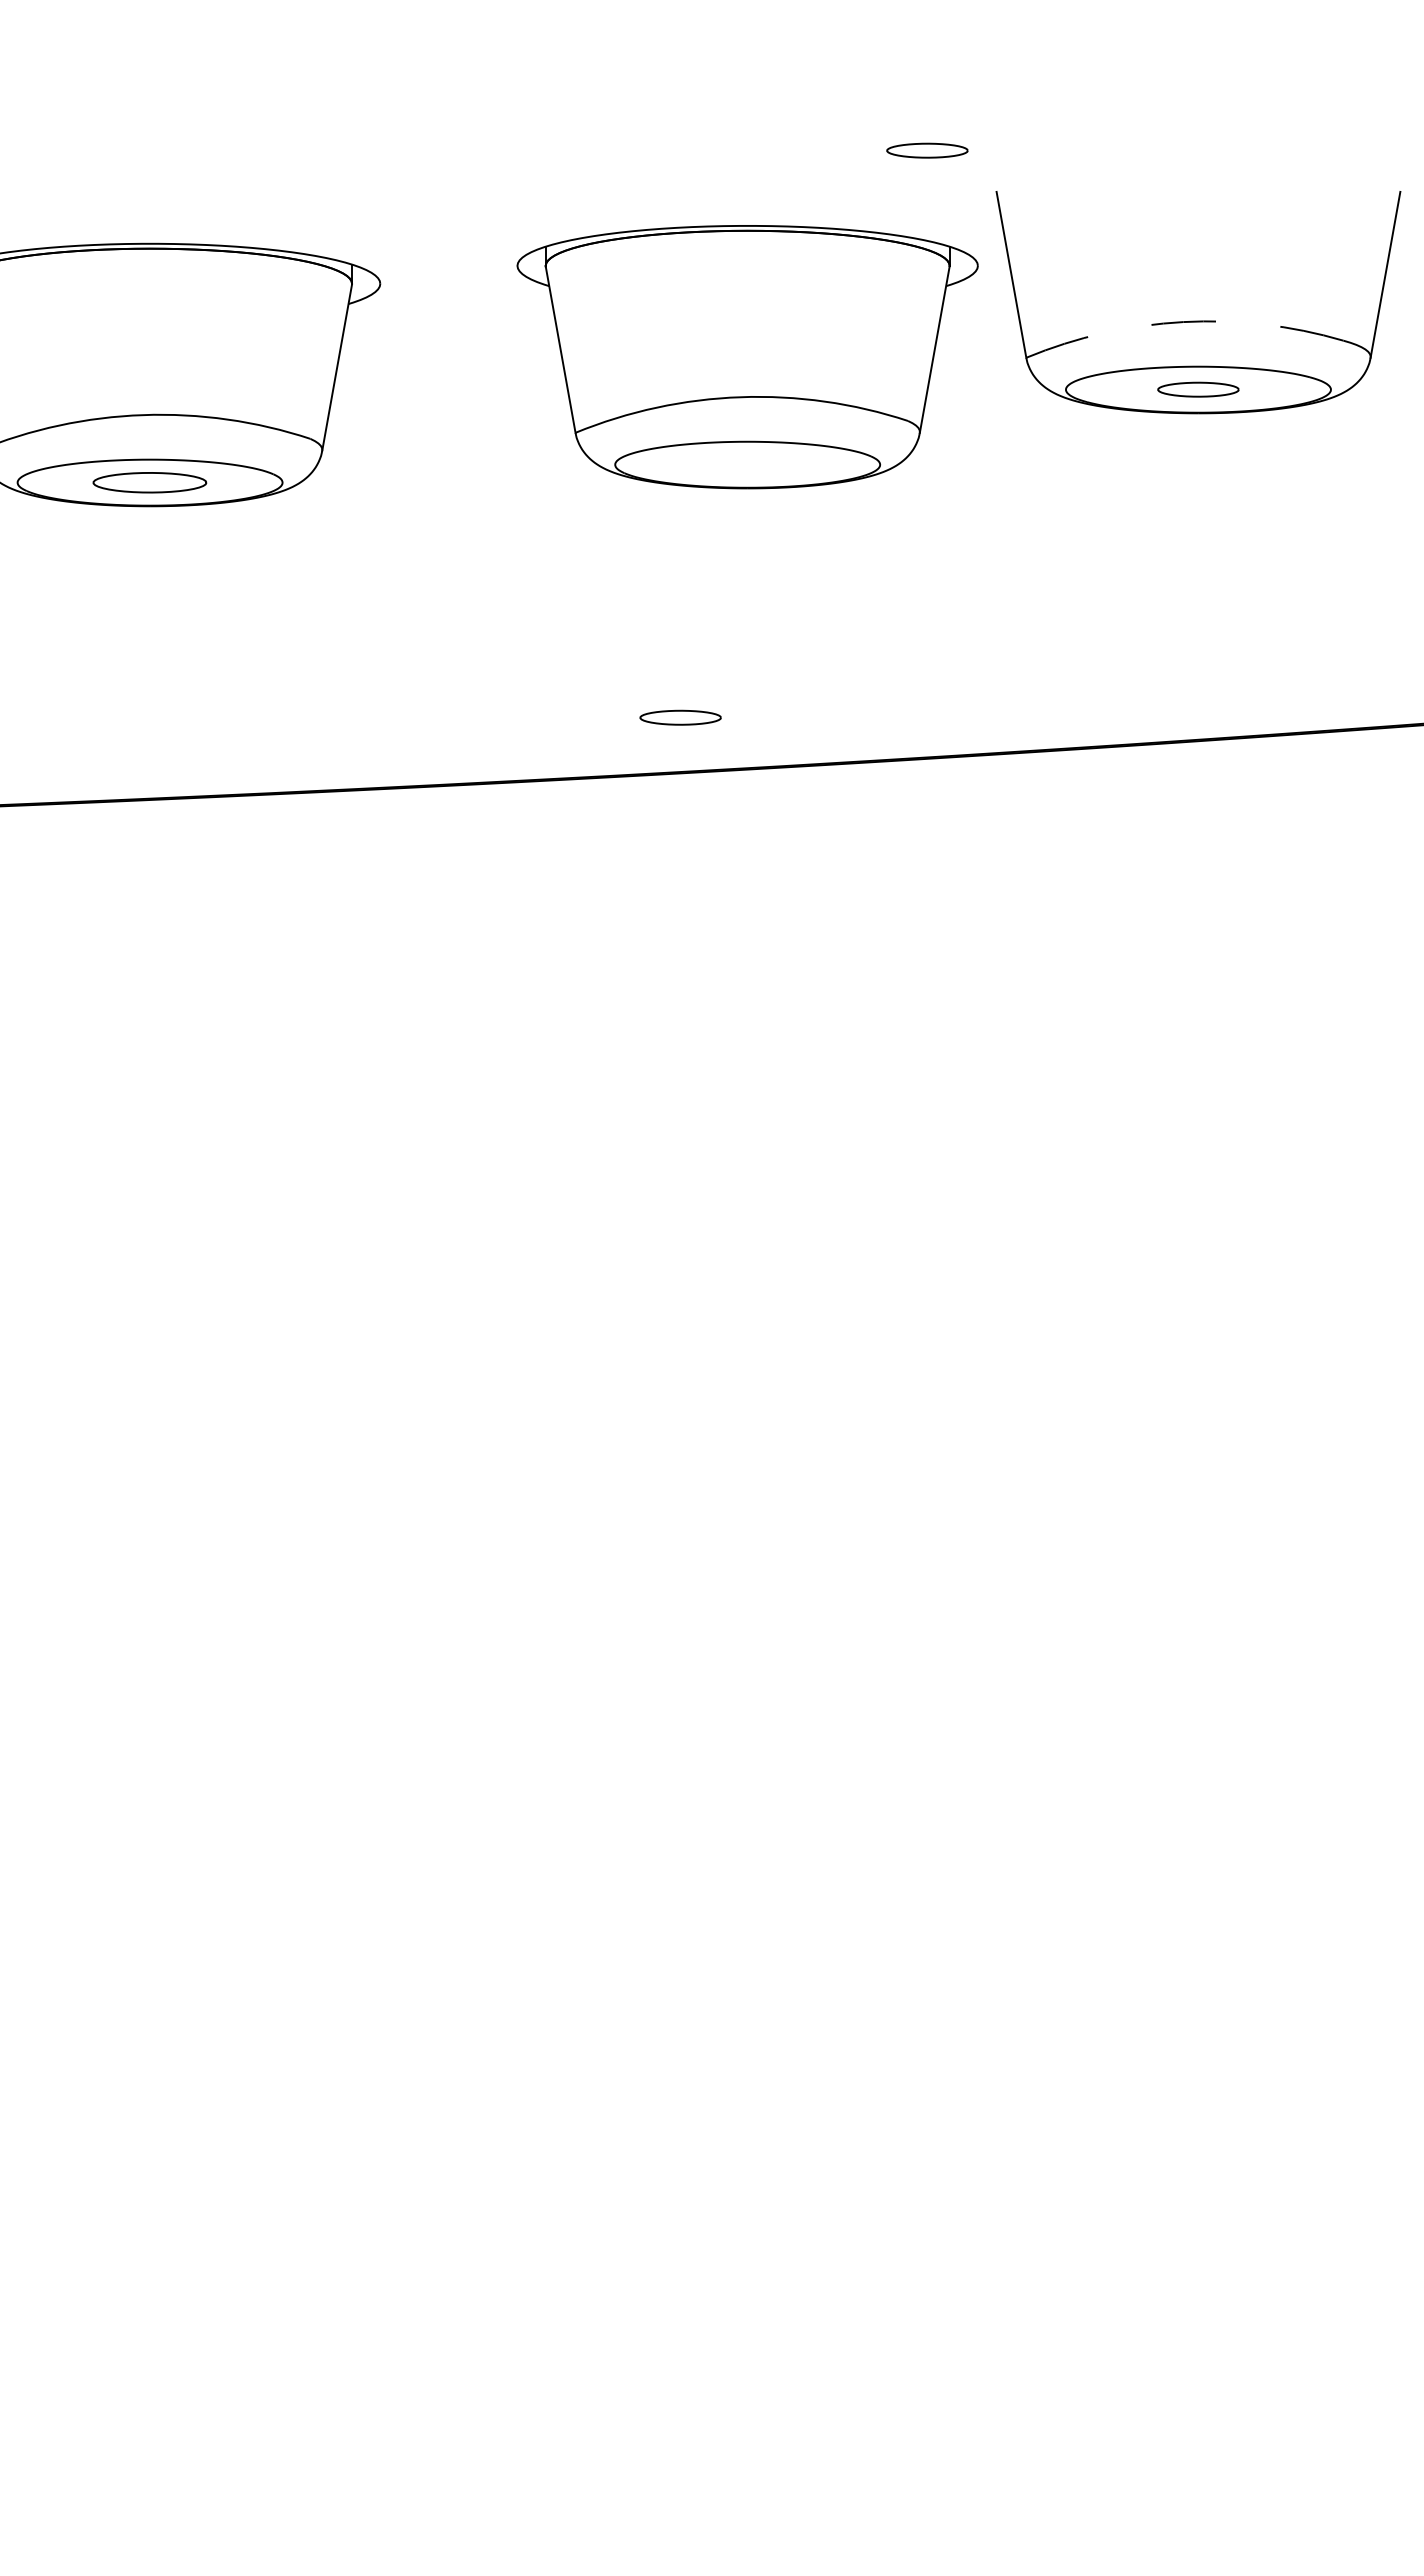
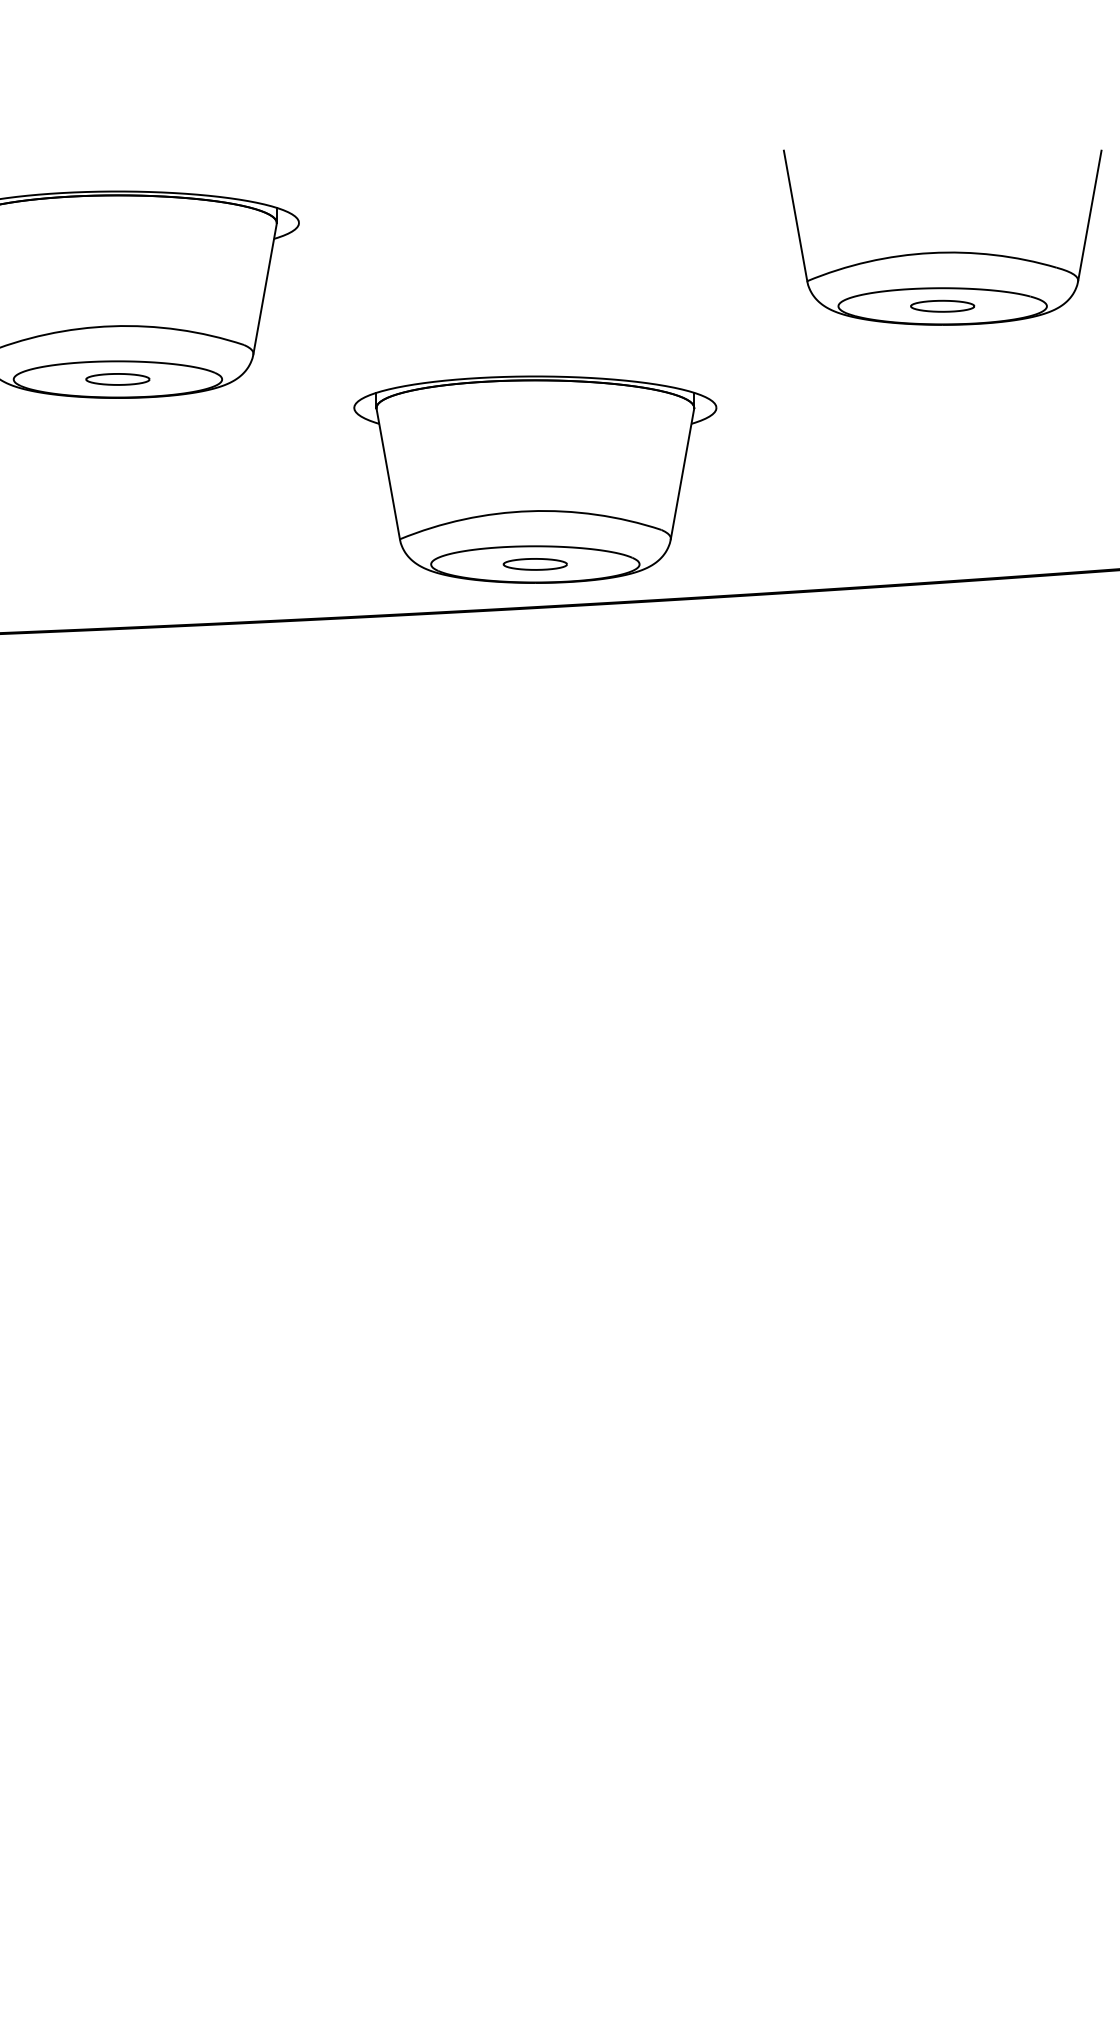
part: (927, 150) -> (729, 118), removed
arc: (1183, 322) -> (930, 253), dashed -> solid
part: (747, 357) -> (535, 480), moved
part: (150, 482) -> (118, 379), size x0.71

